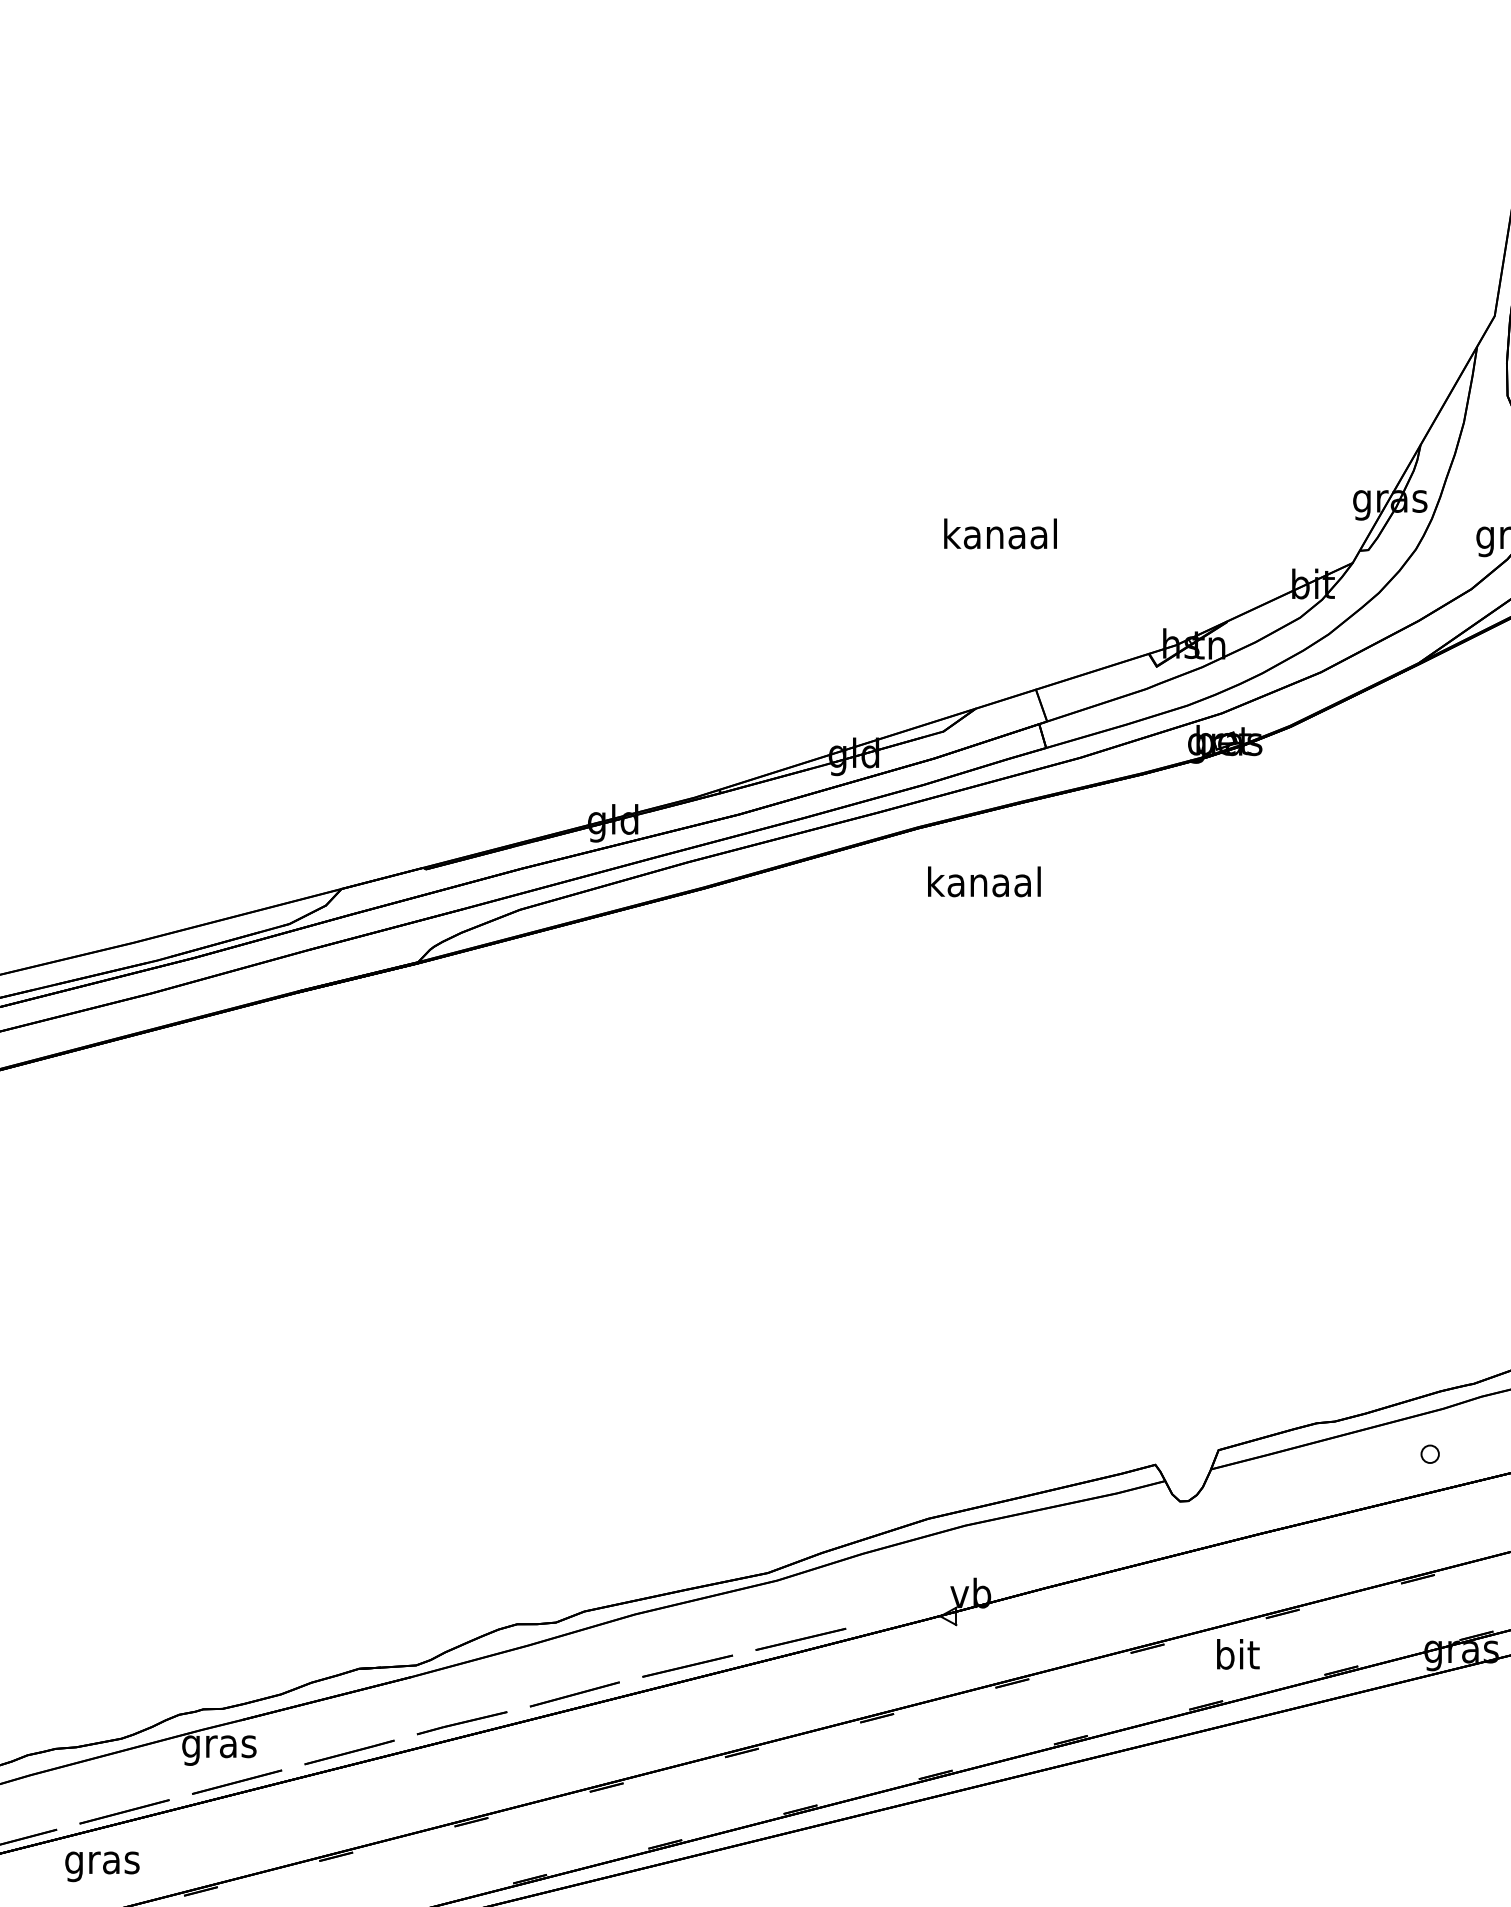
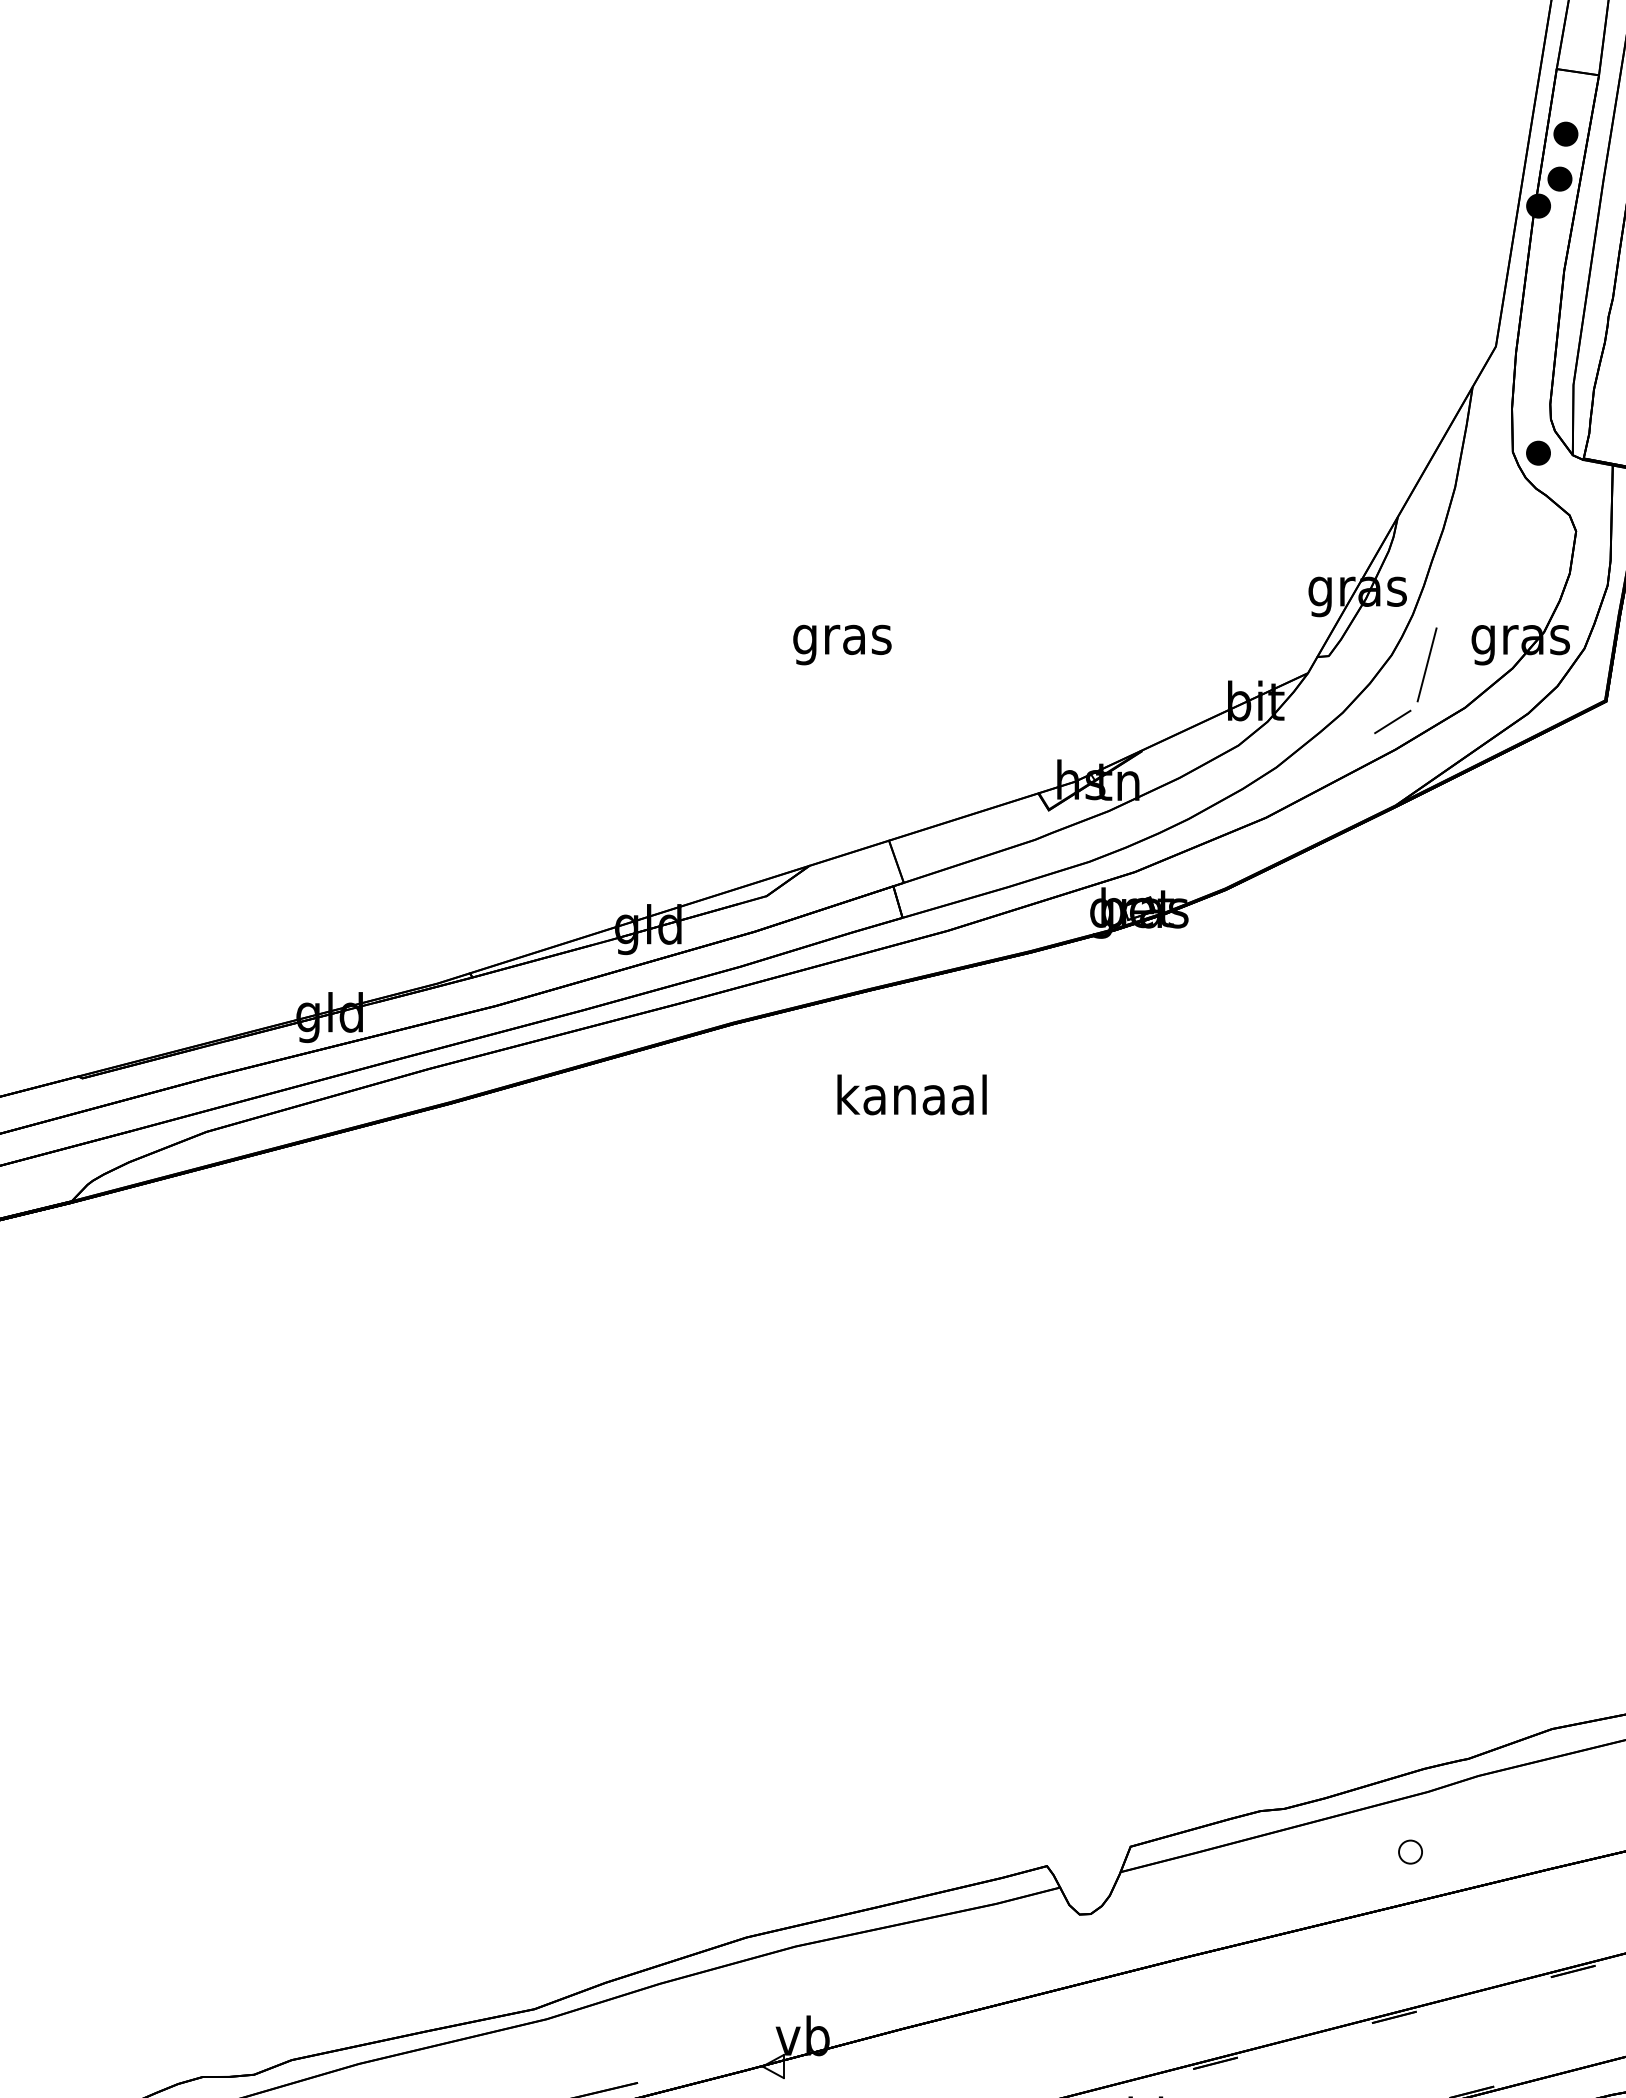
text: (1000, 537) -> (842, 639), kanaal -> gras
line: (1442, 556) -> (1426, 664), added
line: (1416, 599) -> (1392, 721), added
text: (984, 881) -> (912, 1094), moved

